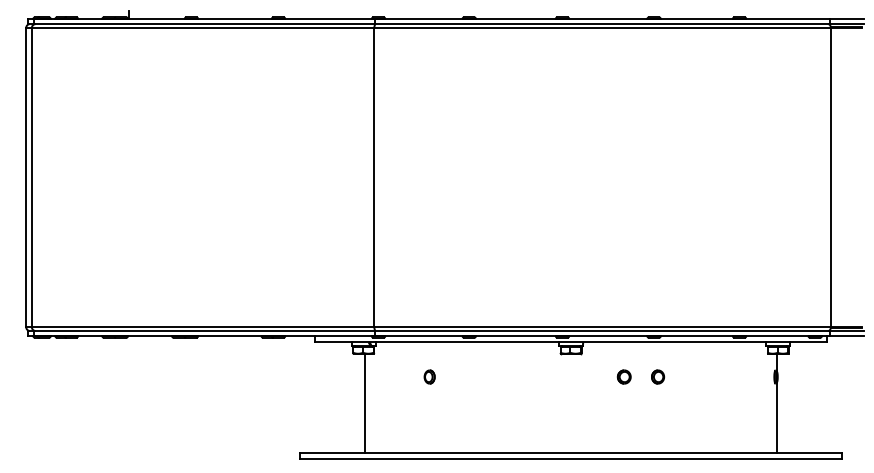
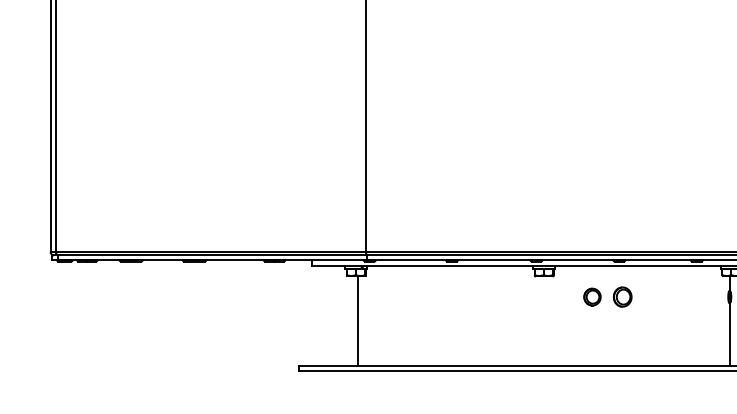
part: (429, 376) -> (415, 296), removed
part: (623, 376) -> (591, 296), size x1.4
part: (658, 376) -> (623, 296), size x1.6

